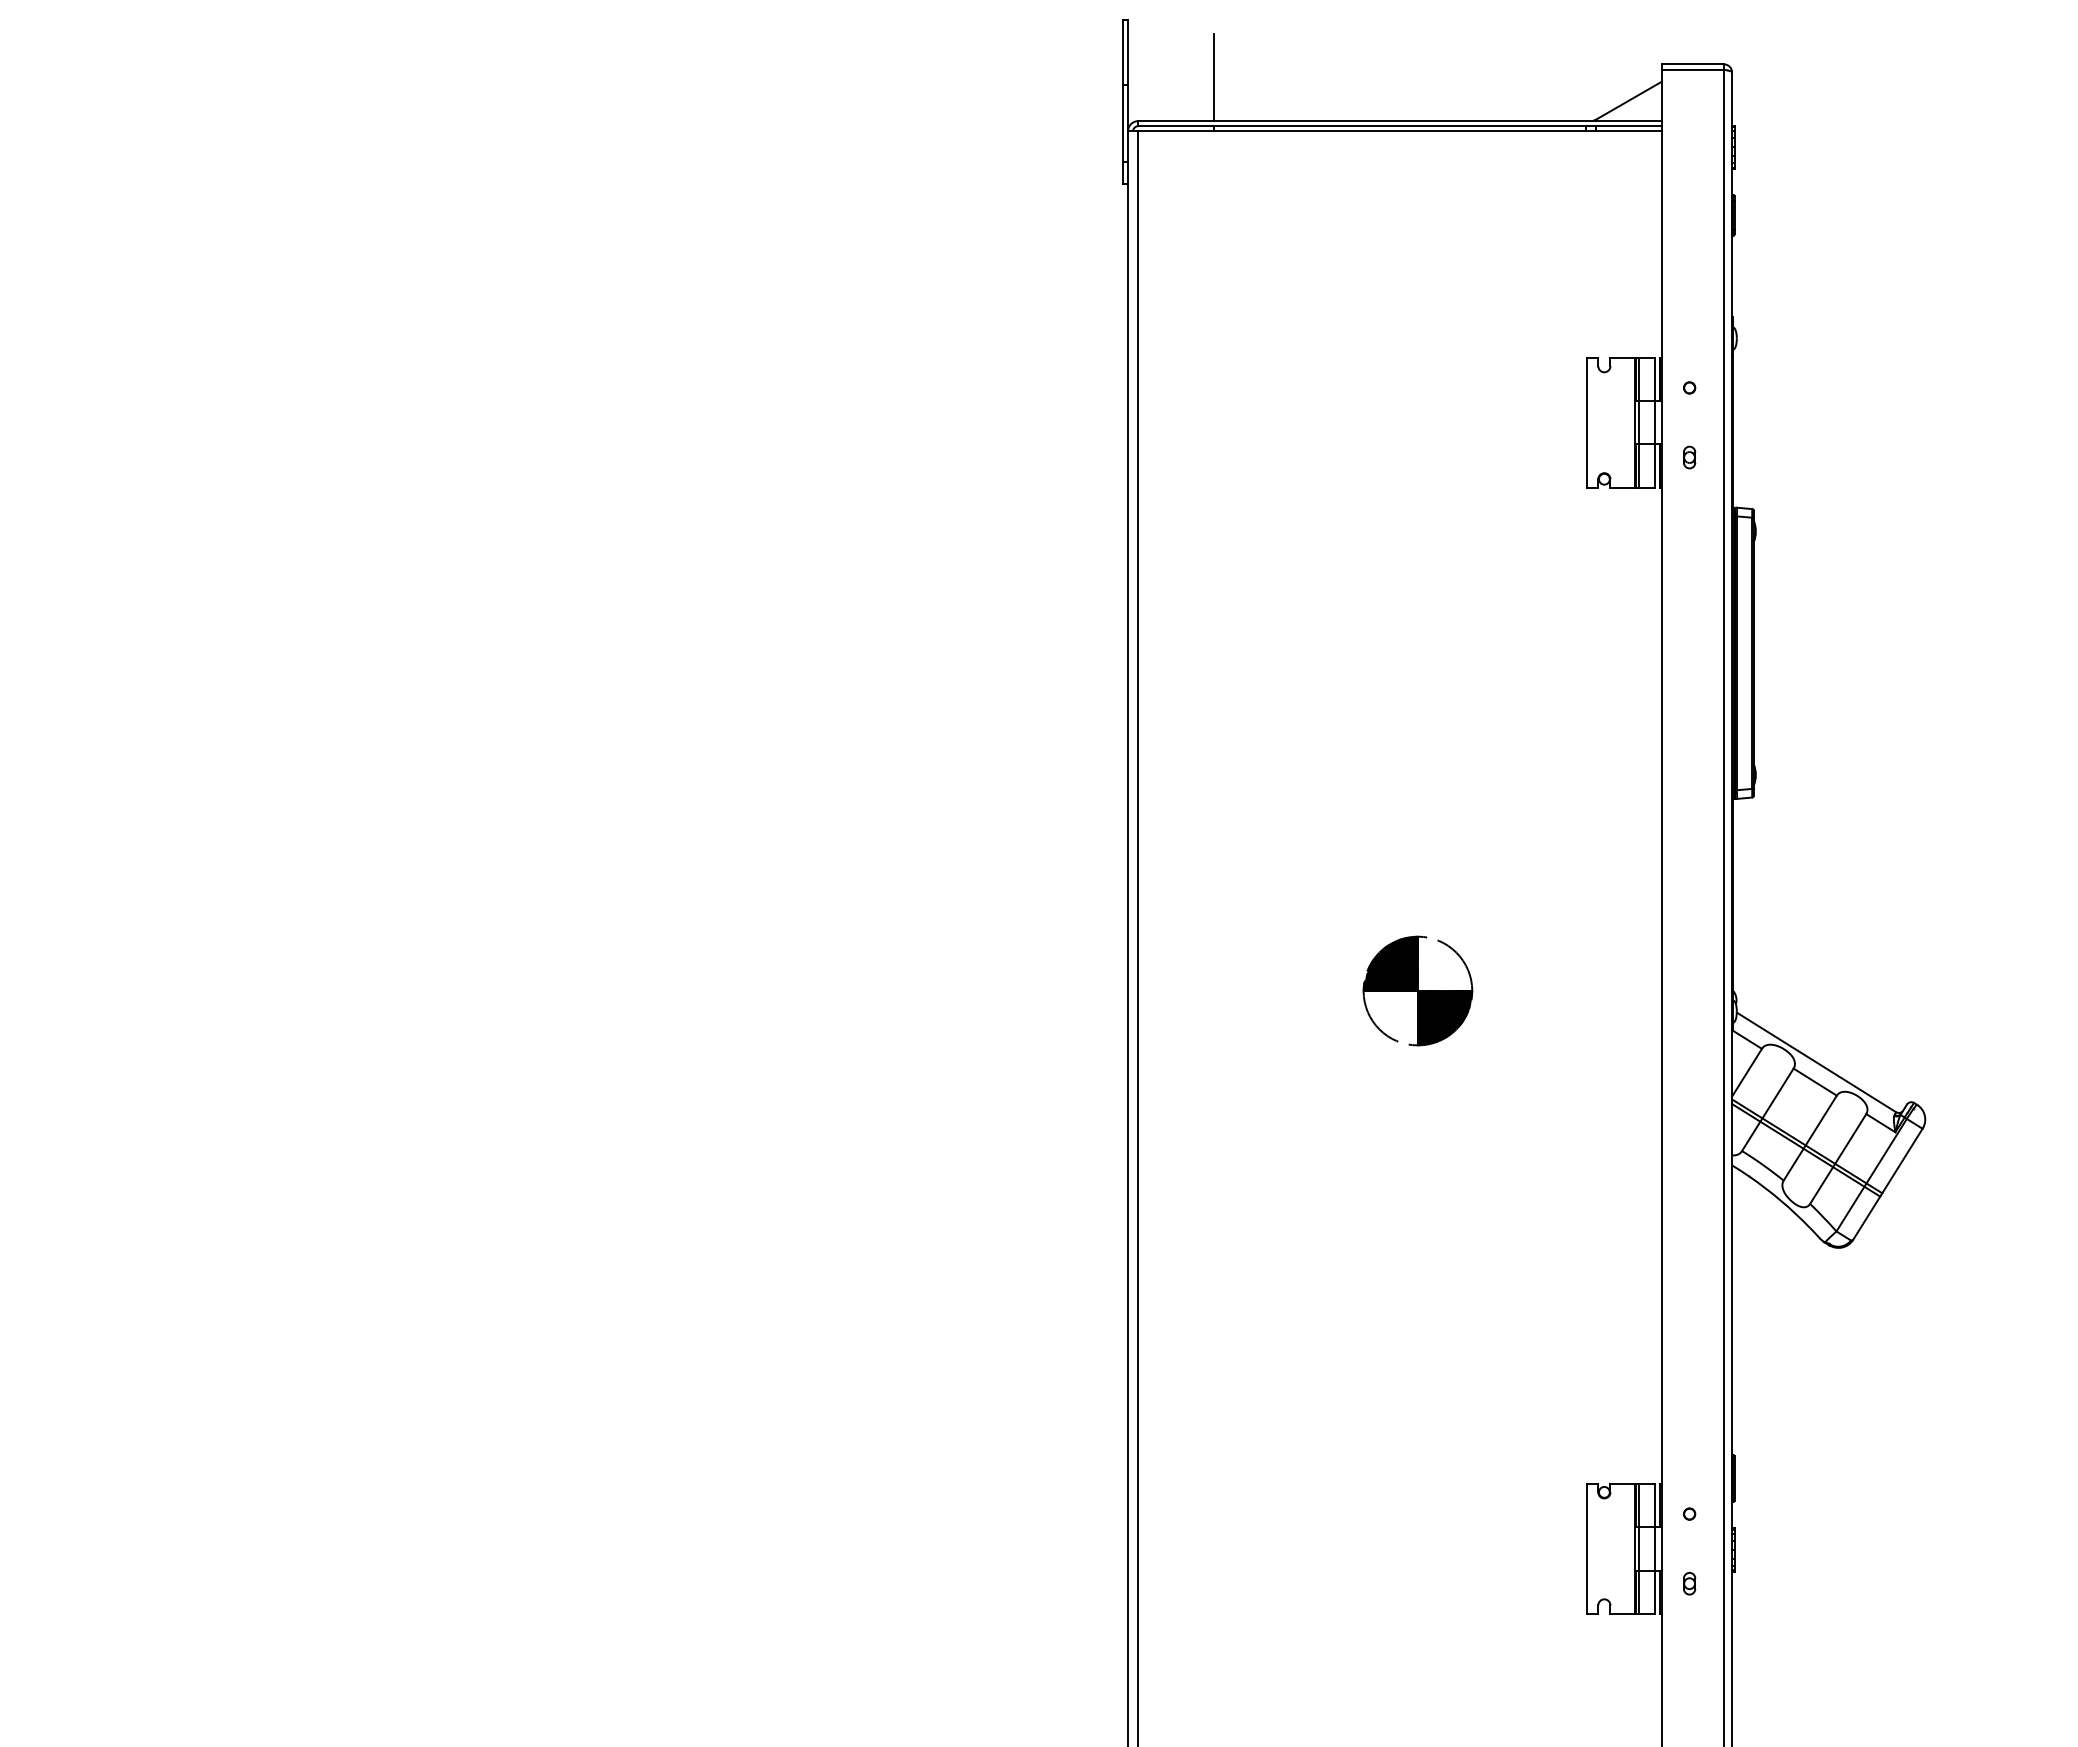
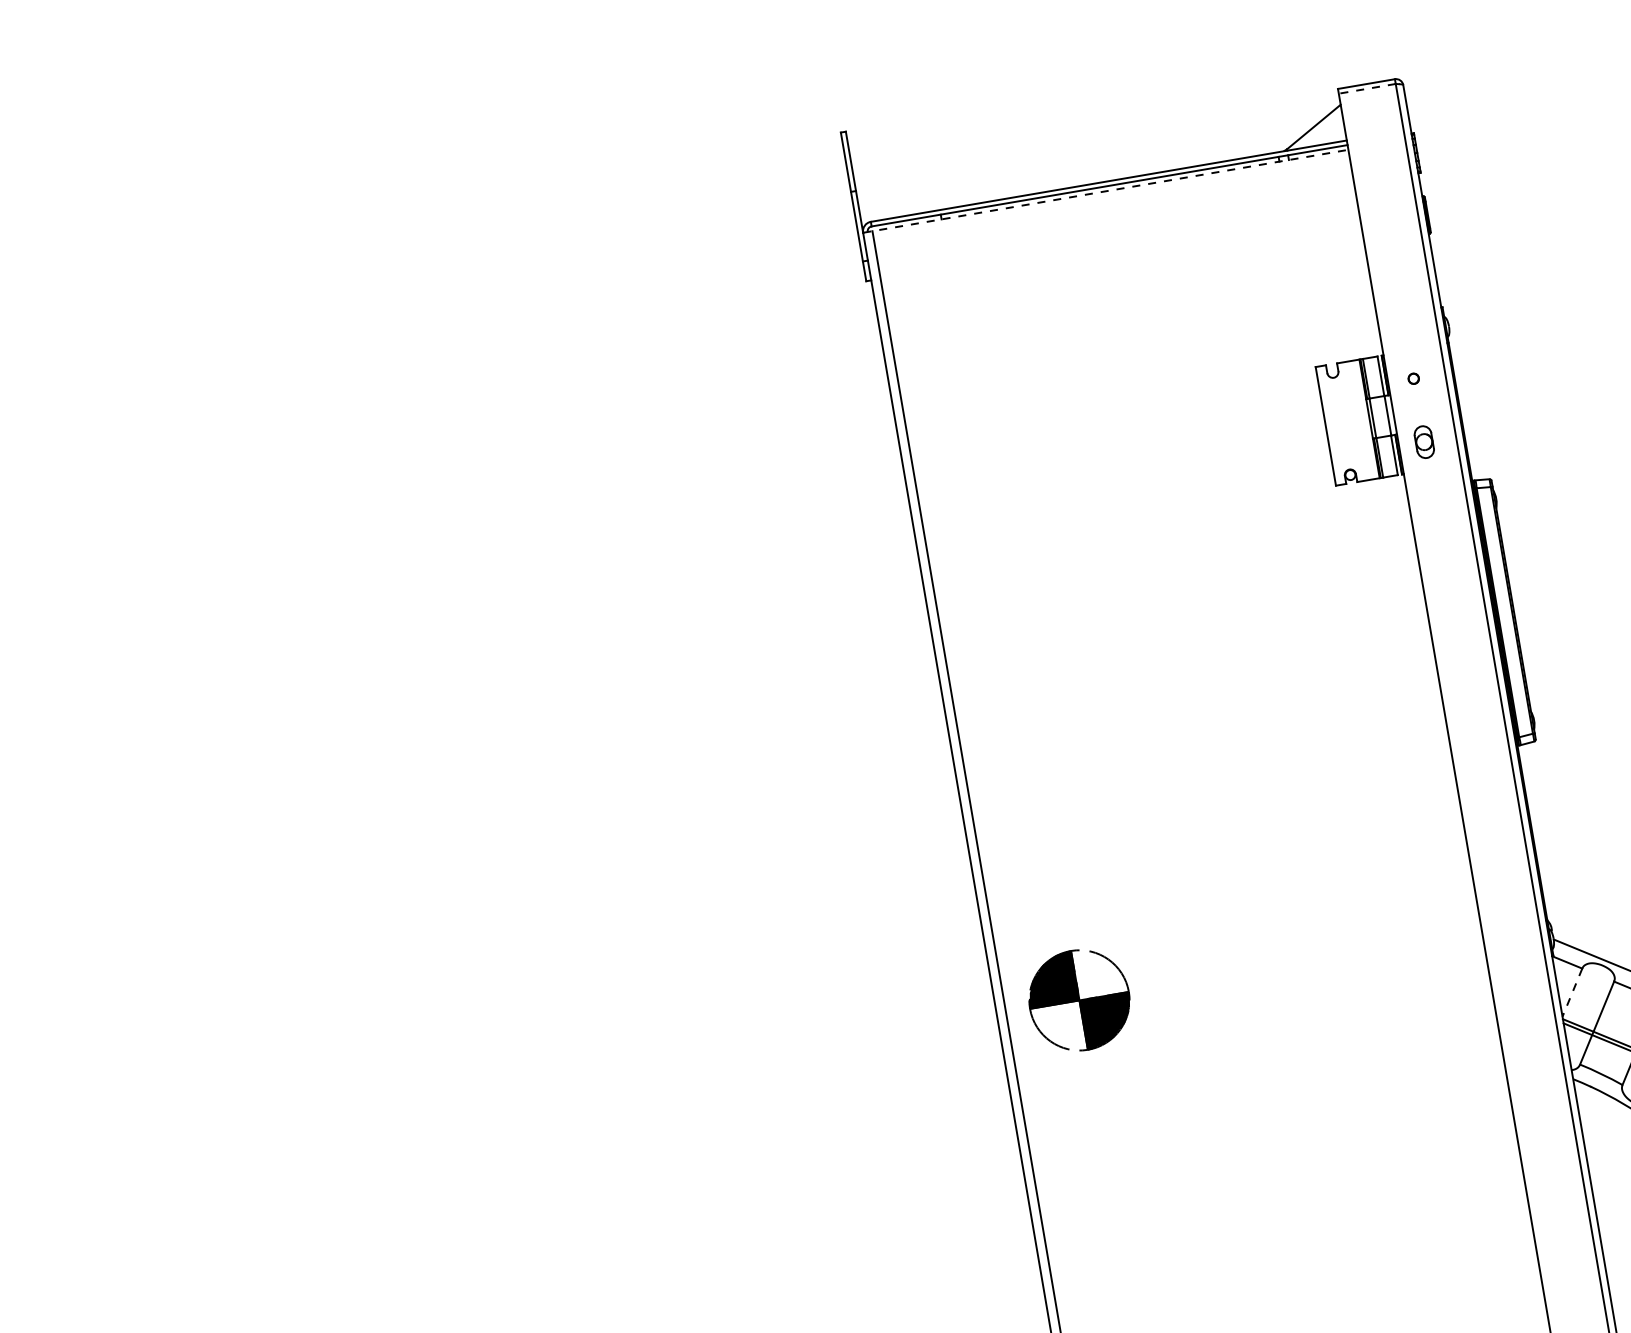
line: (1692, 69) -> (1366, 88), solid -> dashed
line: (1214, 77) -> (933, 170), removed
line: (1394, 131) -> (1105, 191), solid -> dashed
part: (1689, 457) -> (1424, 442), size x1.6
part: (1417, 990) -> (1078, 999), moved
line: (1746, 1073) -> (1572, 993), solid -> dashed

